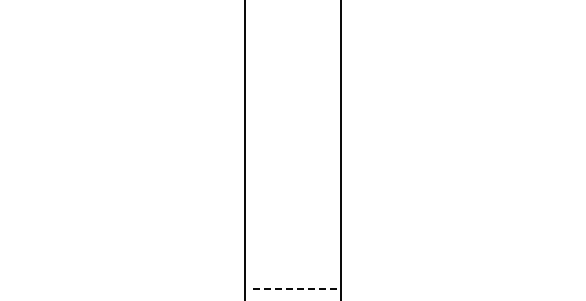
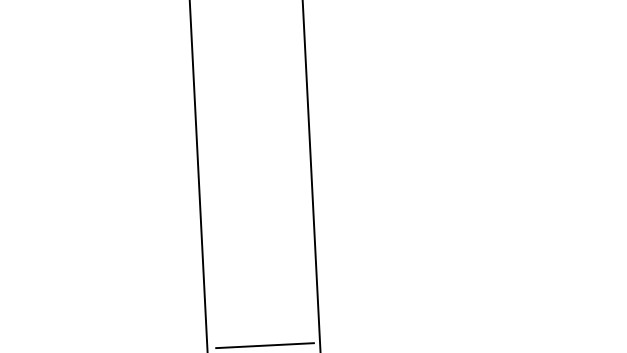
line: (294, 288) -> (265, 345), dashed -> solid

